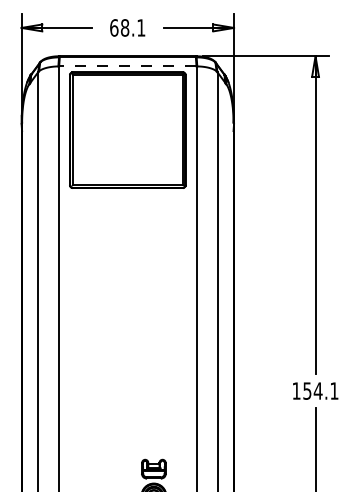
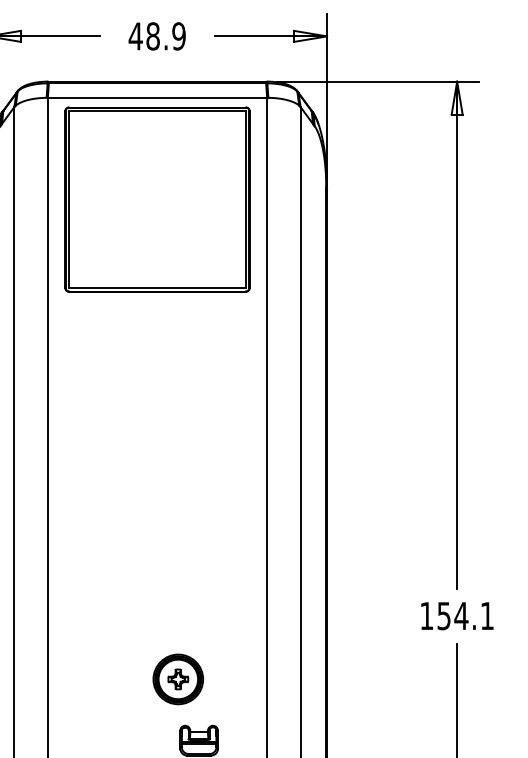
text: (127, 27) -> (156, 35), 68.1 -> 48.9
line: (127, 66) -> (156, 97), dashed -> solid
part: (140, 430) -> (177, 679), added

